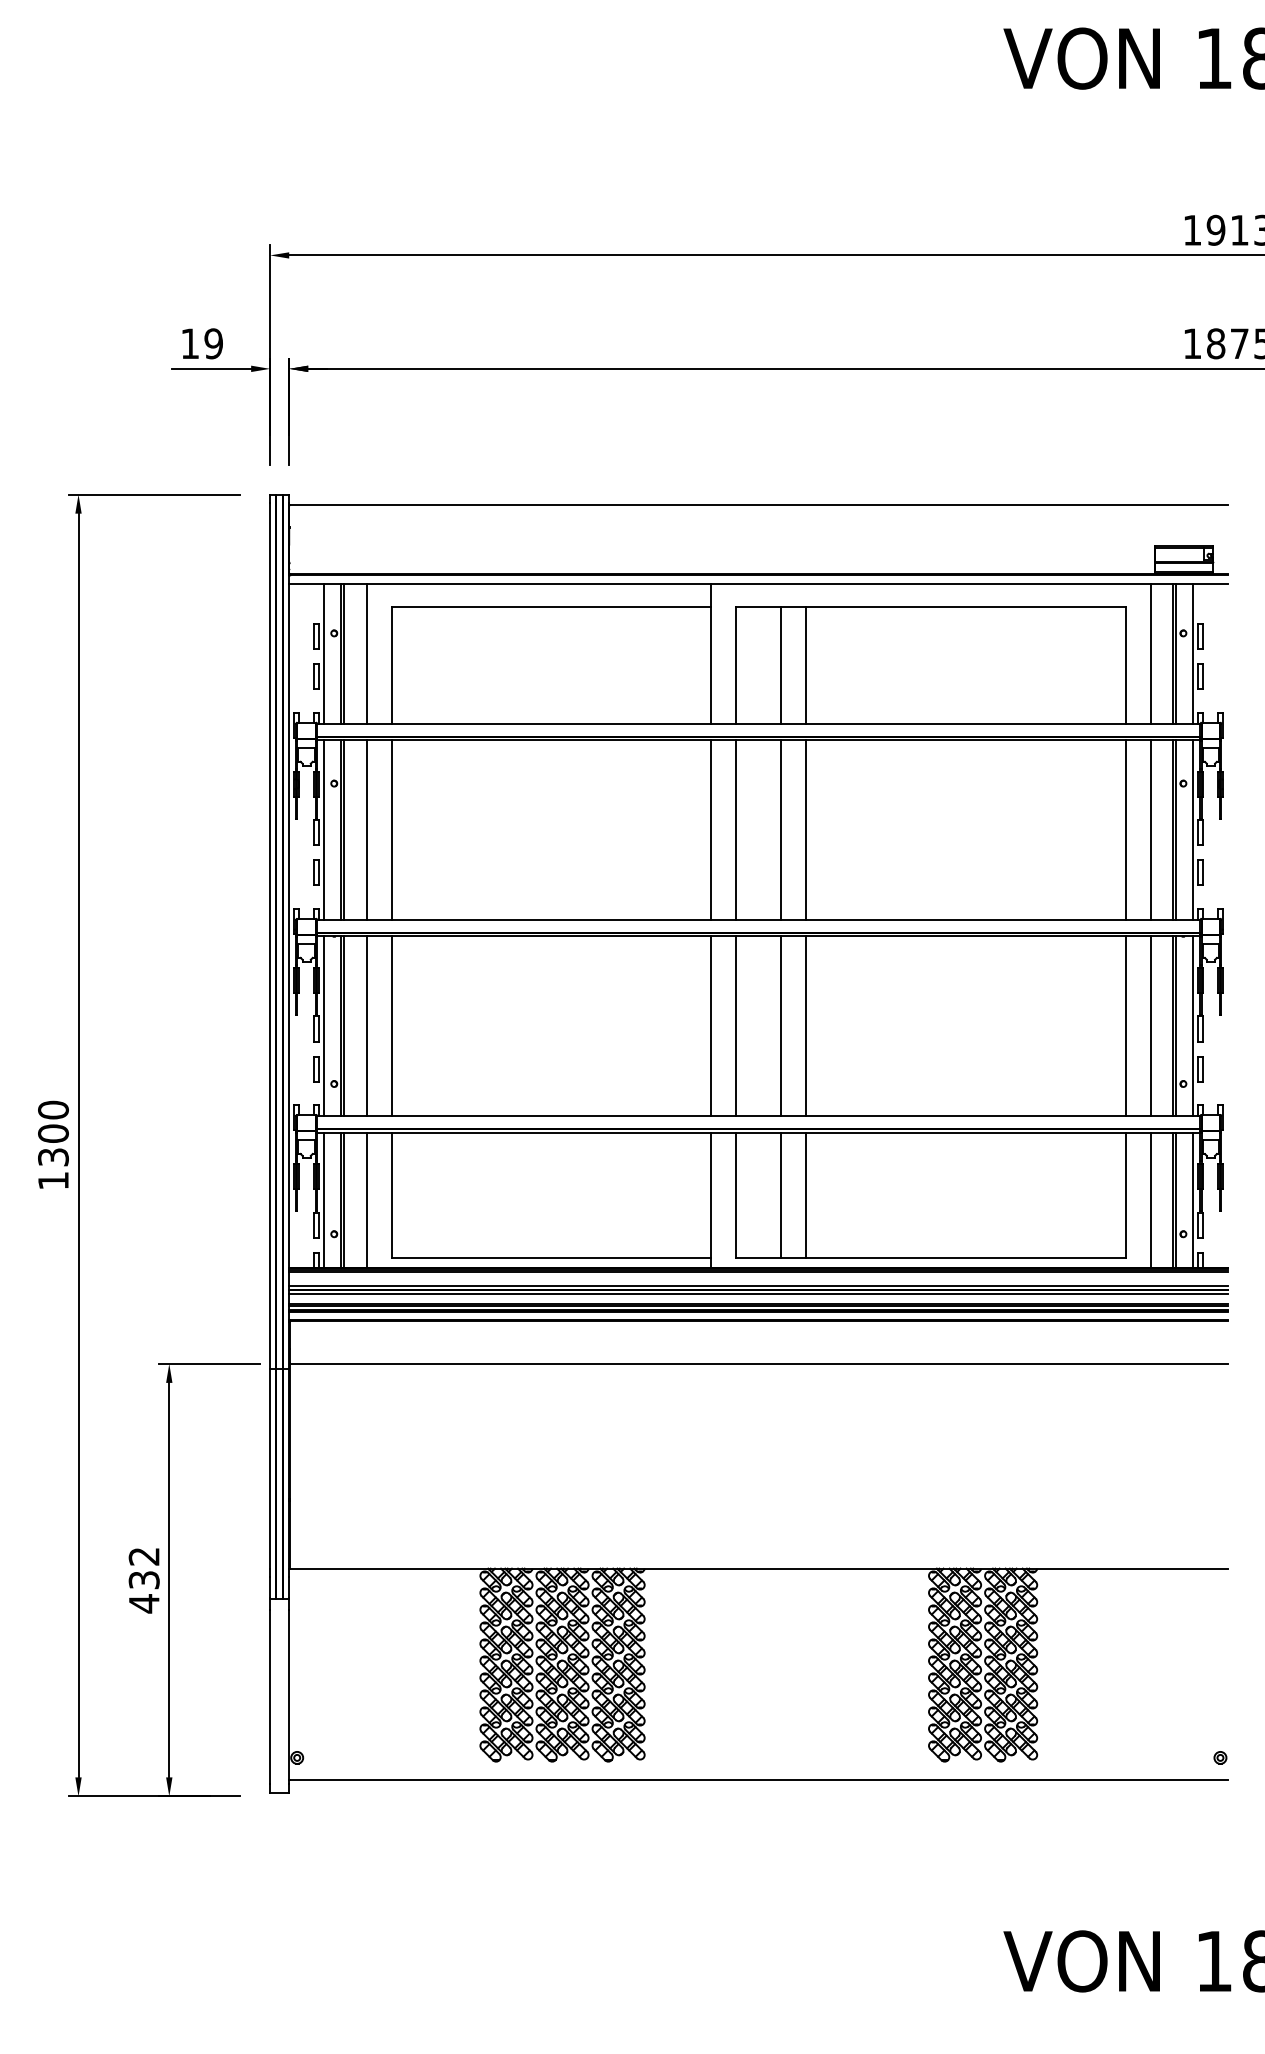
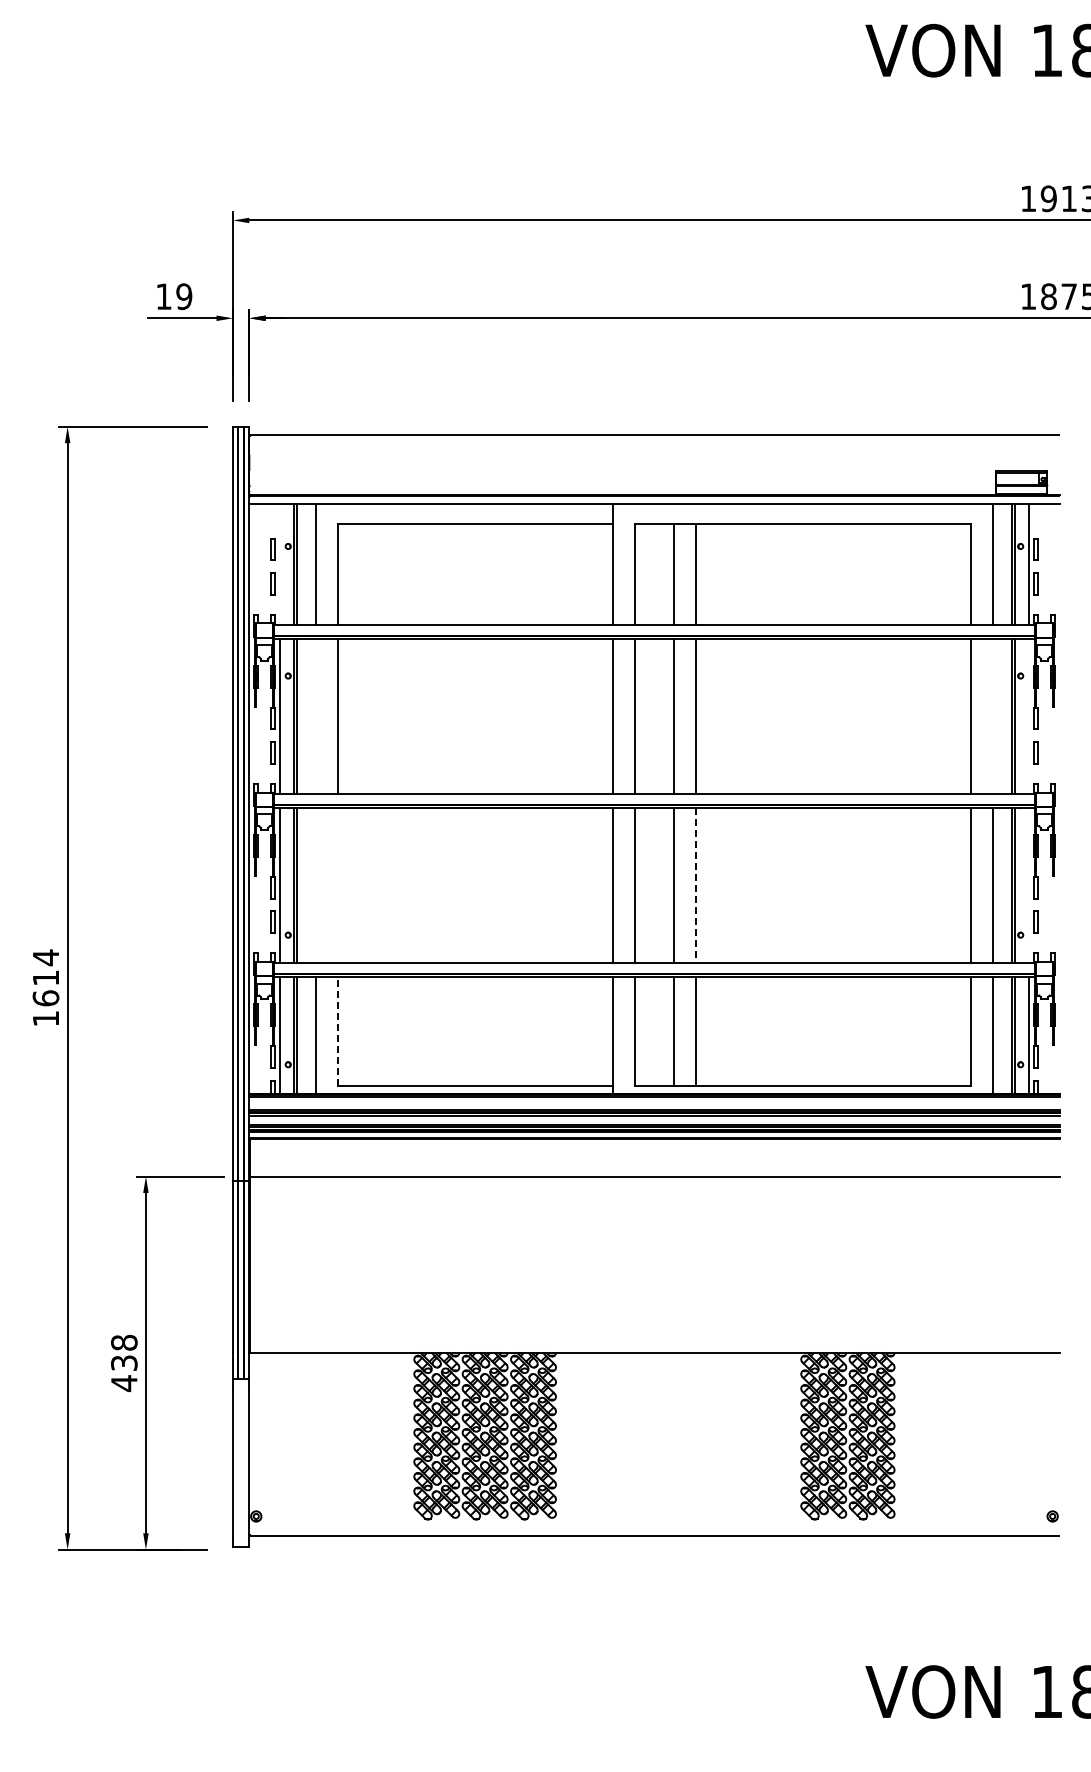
line: (324, 654) -> (279, 564), removed
line: (367, 829) -> (316, 715), removed
line: (1150, 829) -> (992, 715), removed
line: (1193, 829) -> (1029, 715), removed
line: (367, 1025) -> (316, 884), removed
line: (391, 1025) -> (337, 884), removed
line: (1193, 1025) -> (1029, 884), removed
line: (806, 1026) -> (695, 885), solid -> dashed
text: (52, 1133) -> (45, 977), 1300 -> 1614
line: (391, 1194) -> (337, 1030), solid -> dashed
text: (144, 1556) -> (124, 1342), 432 -> 438

